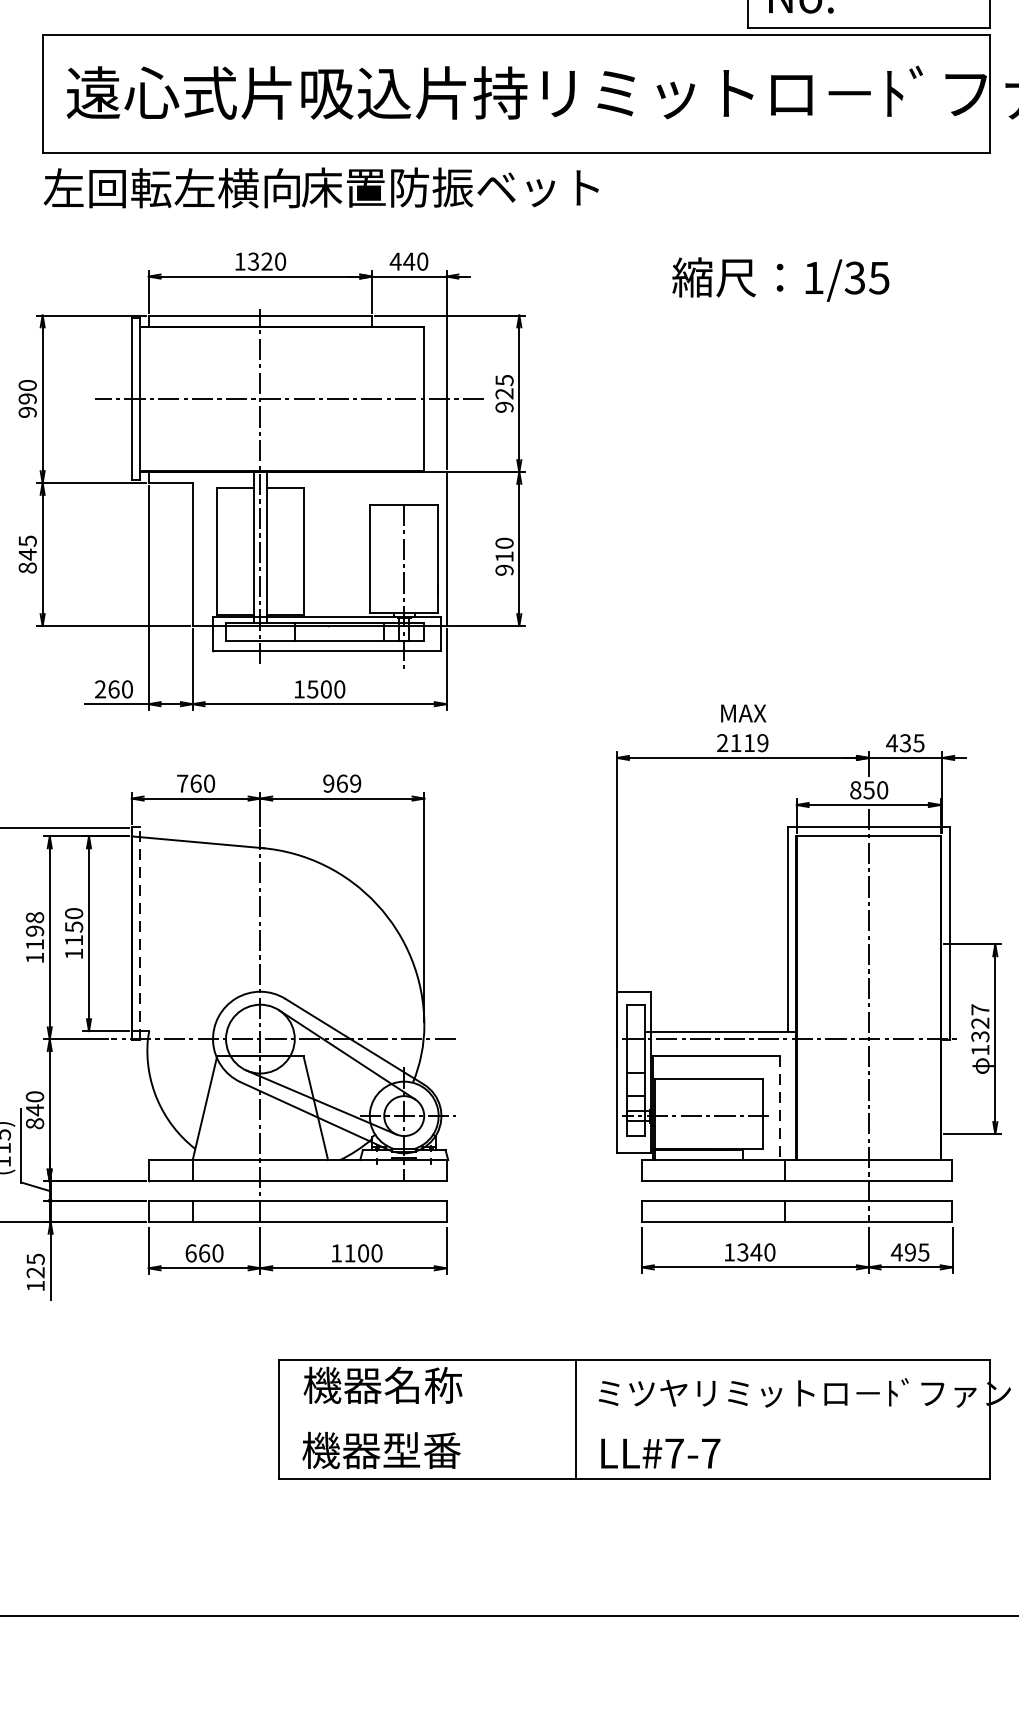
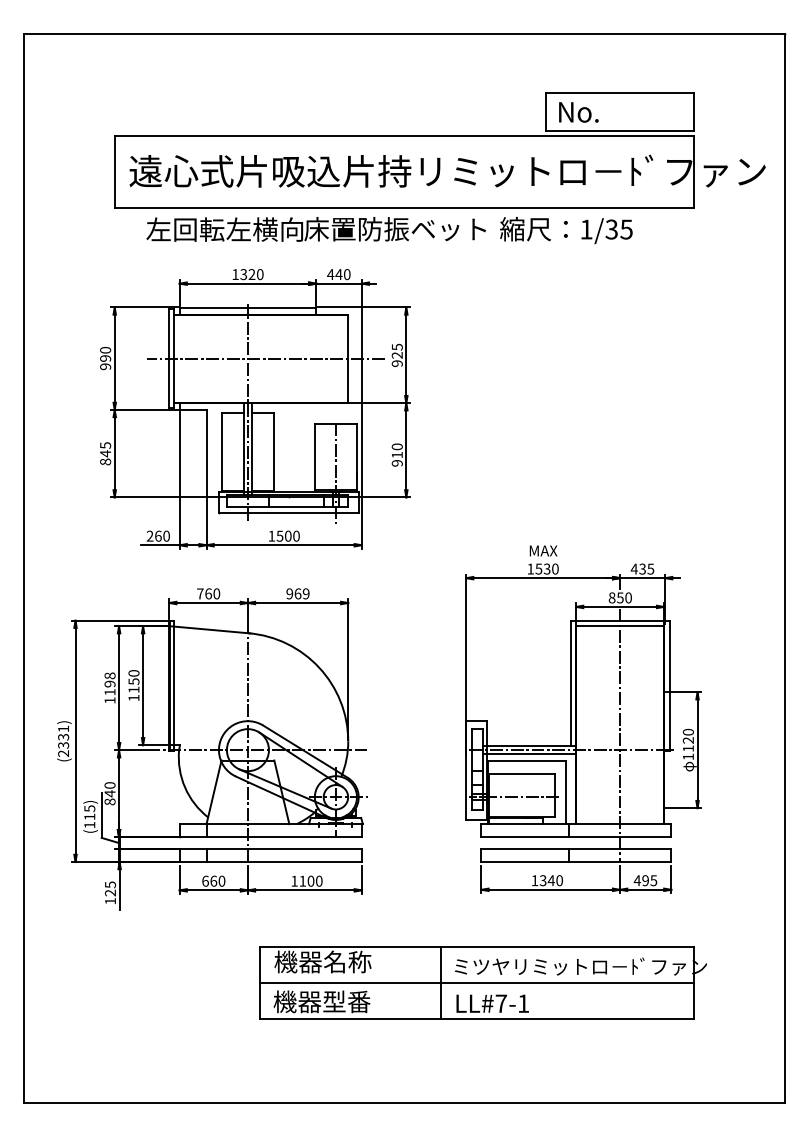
text: (320, 188) -> (315, 229), moved
text: (781, 279) -> (566, 230), moved
text: (741, 742) -> (542, 568), 2119 -> 1530
line: (140, 933) -> (174, 685), dashed -> solid
text: (978, 1023) -> (687, 740), 1327 -> 1120
line: (720, 1046) -> (529, 754), added
line: (779, 1108) -> (565, 792), dashed -> solid
line: (633, 1418) -> (476, 982), added
text: (710, 1453) -> (523, 1003), LL#7-7 -> LL#7-1

